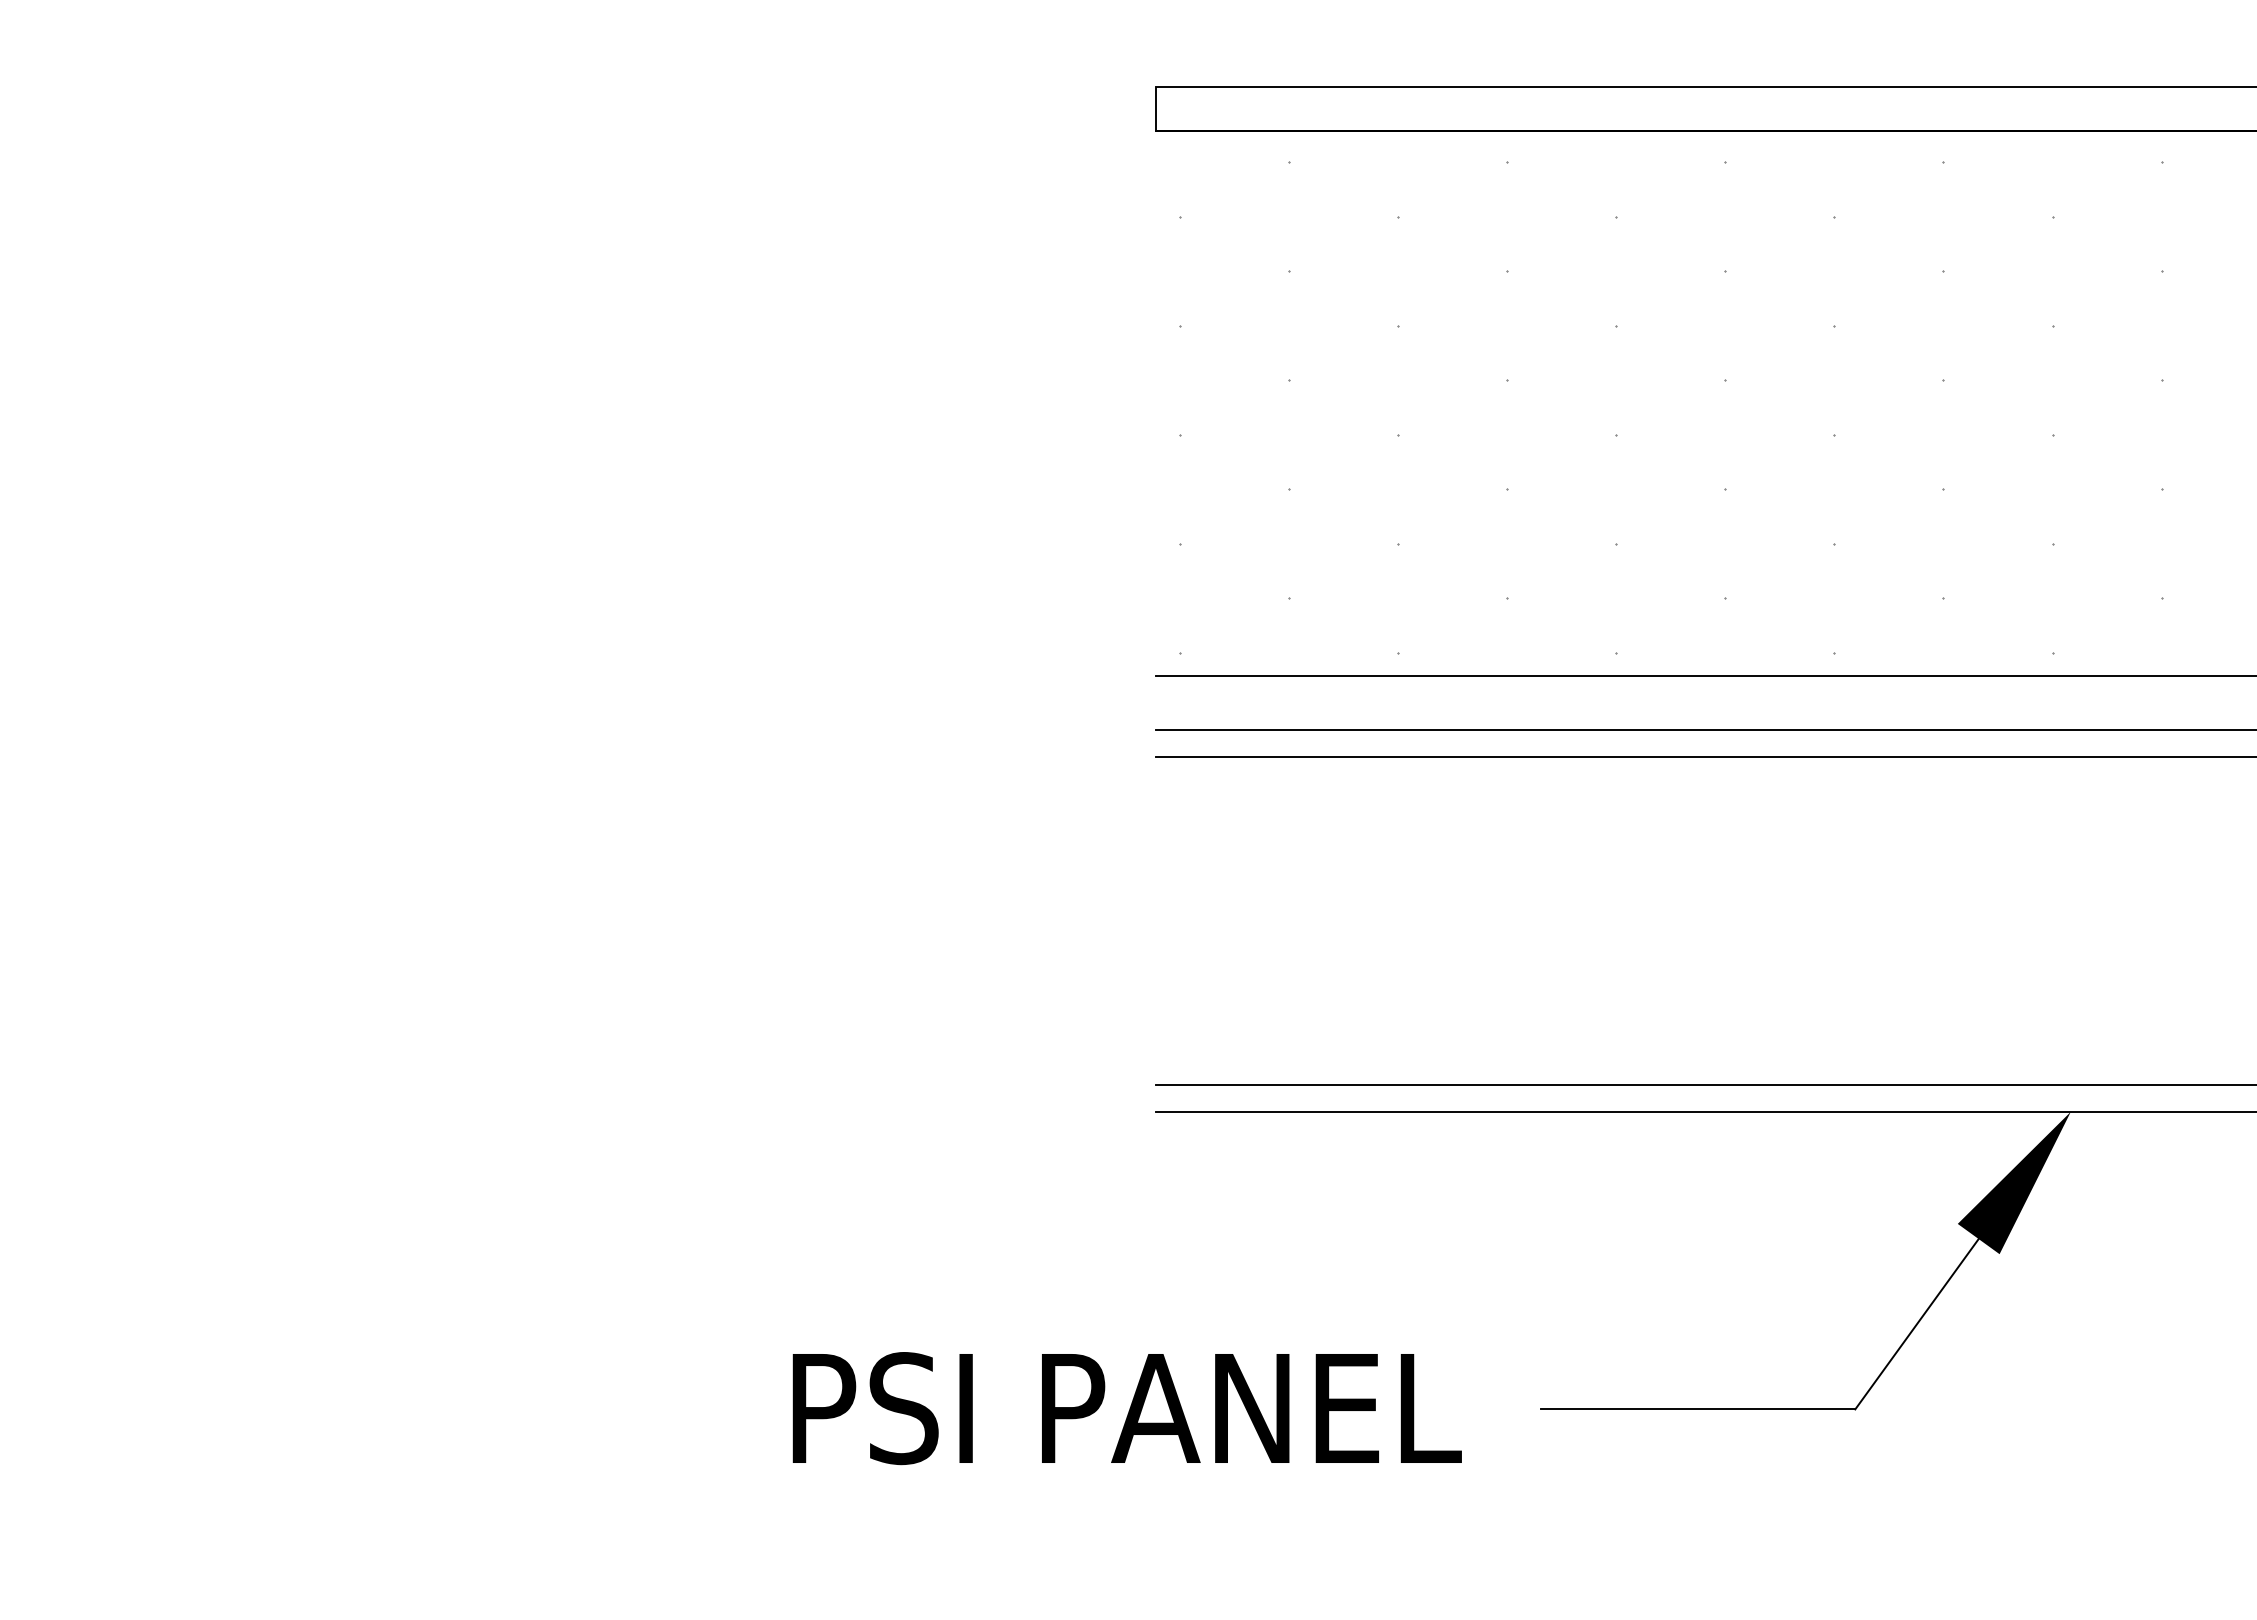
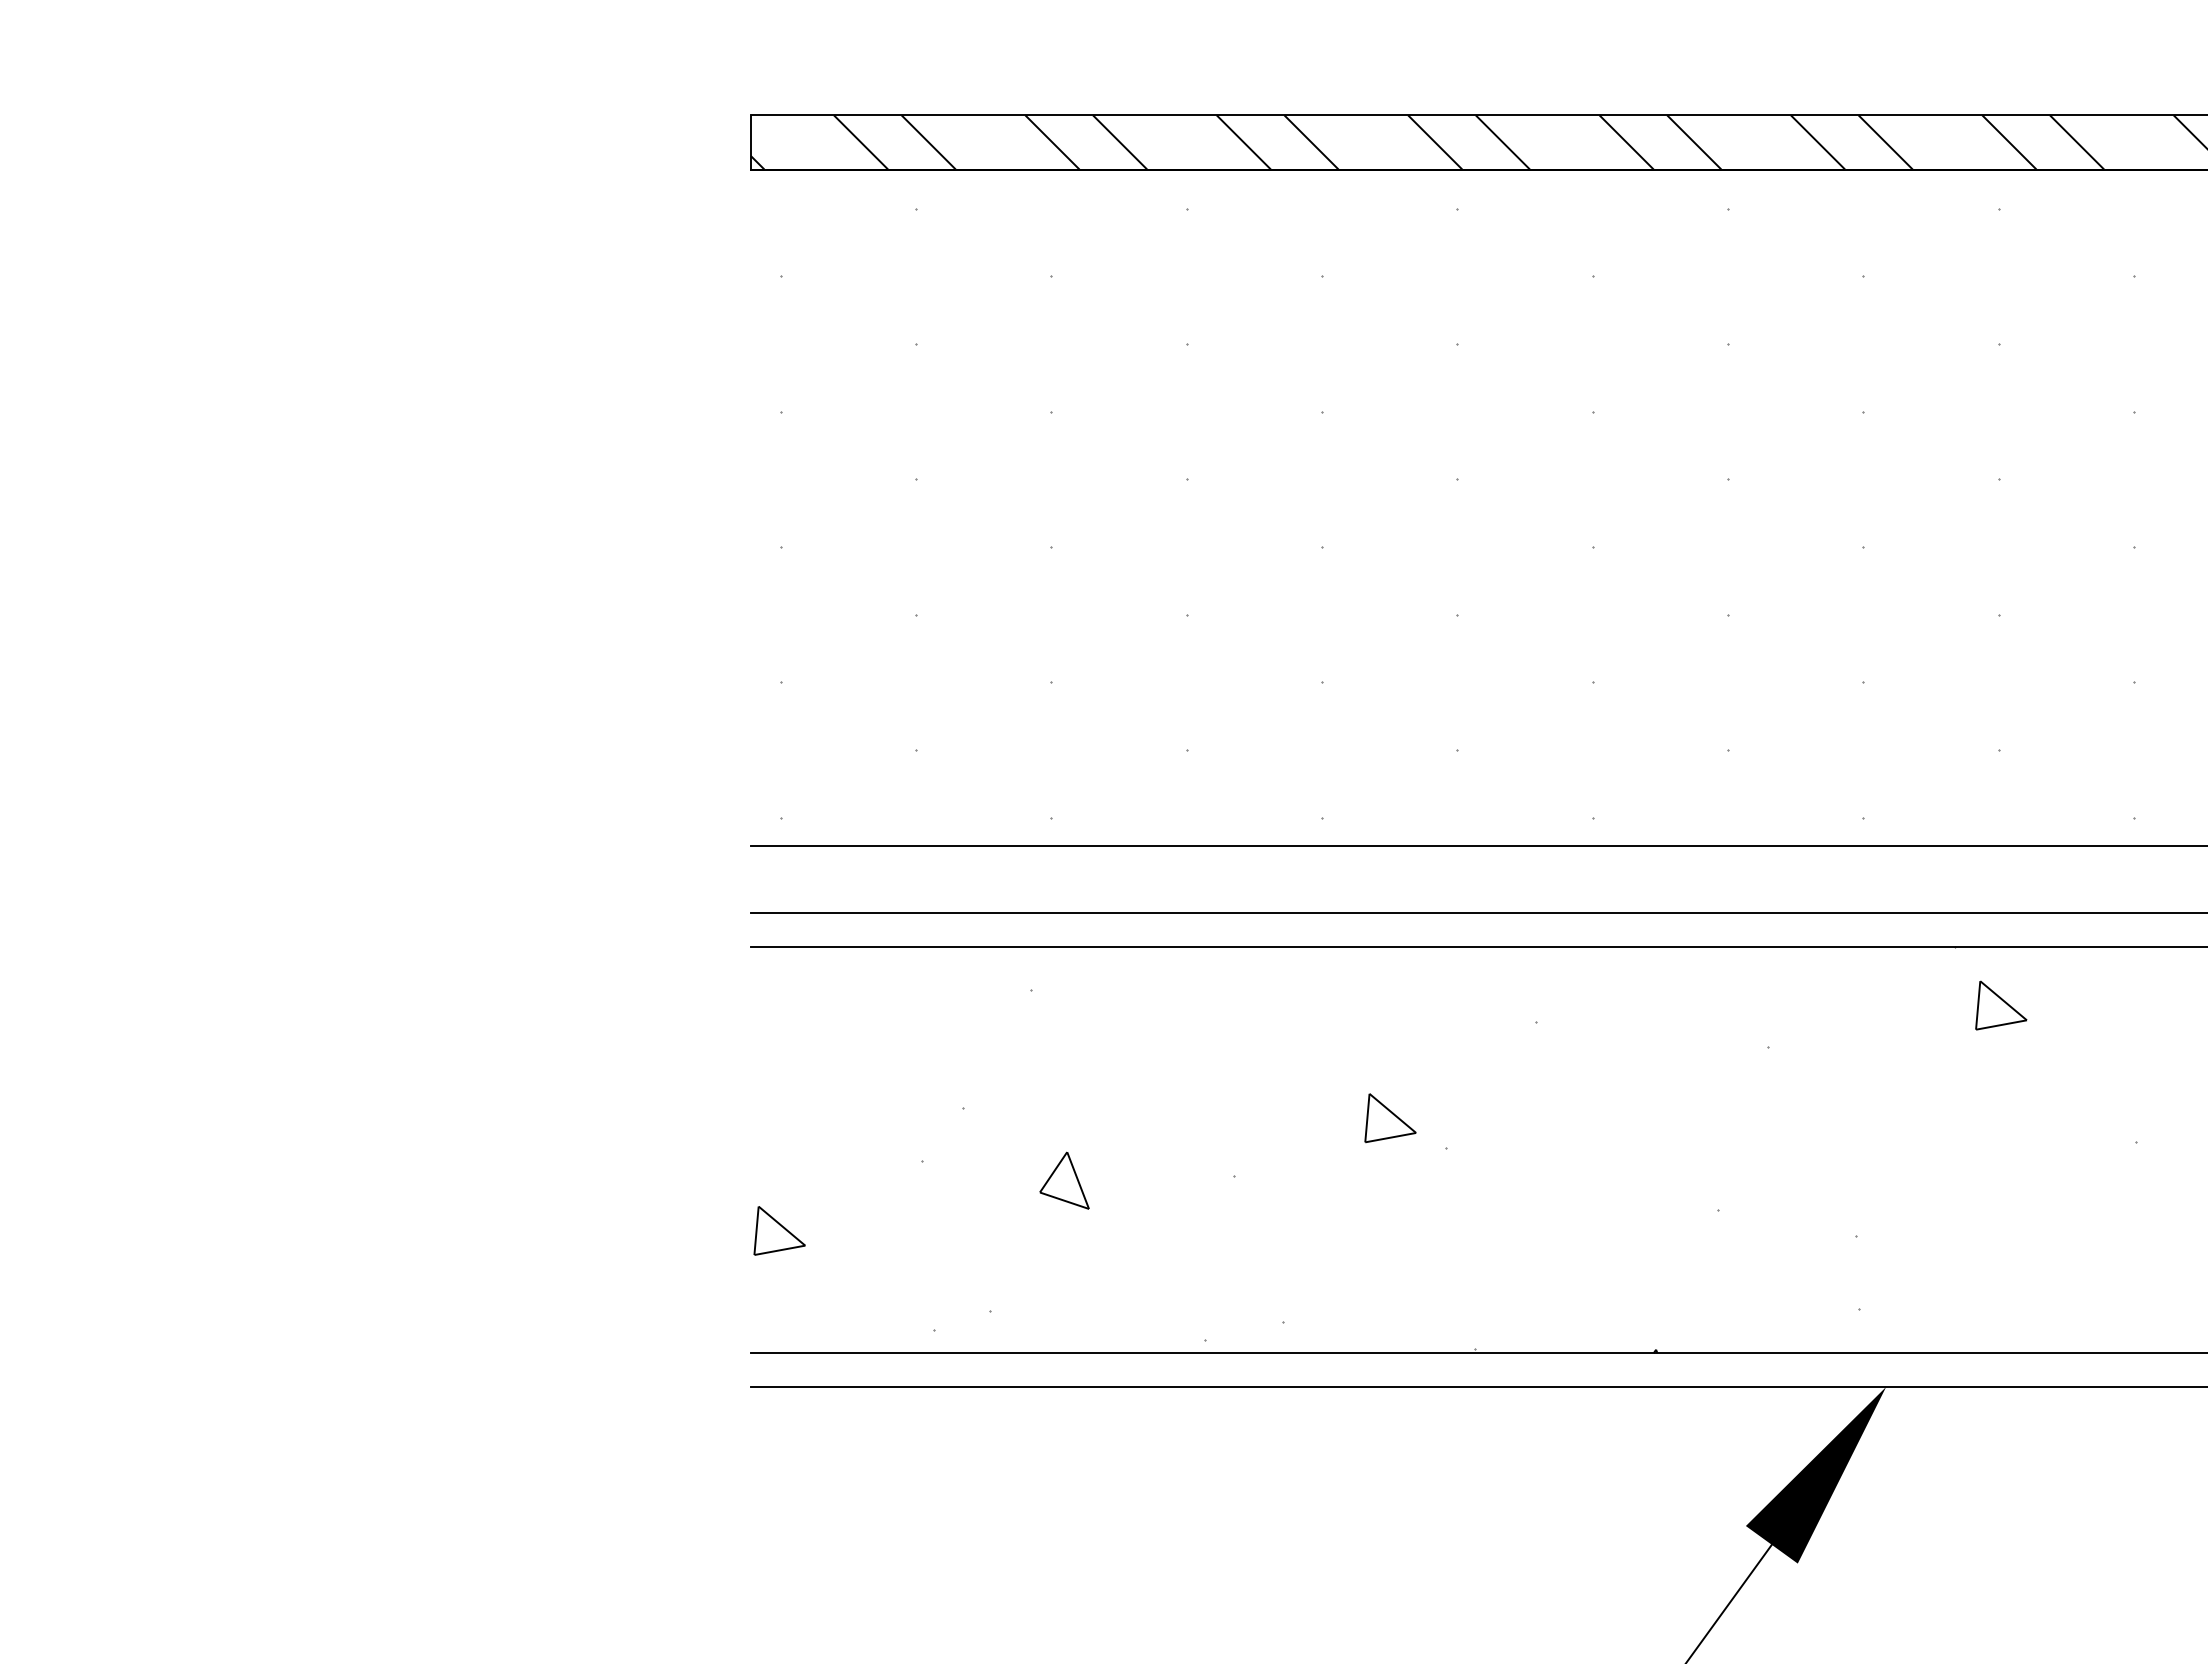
hatch: (1700, 108) -> (1426, 142), added
hatch: (1671, 920) -> (1390, 1149), added

